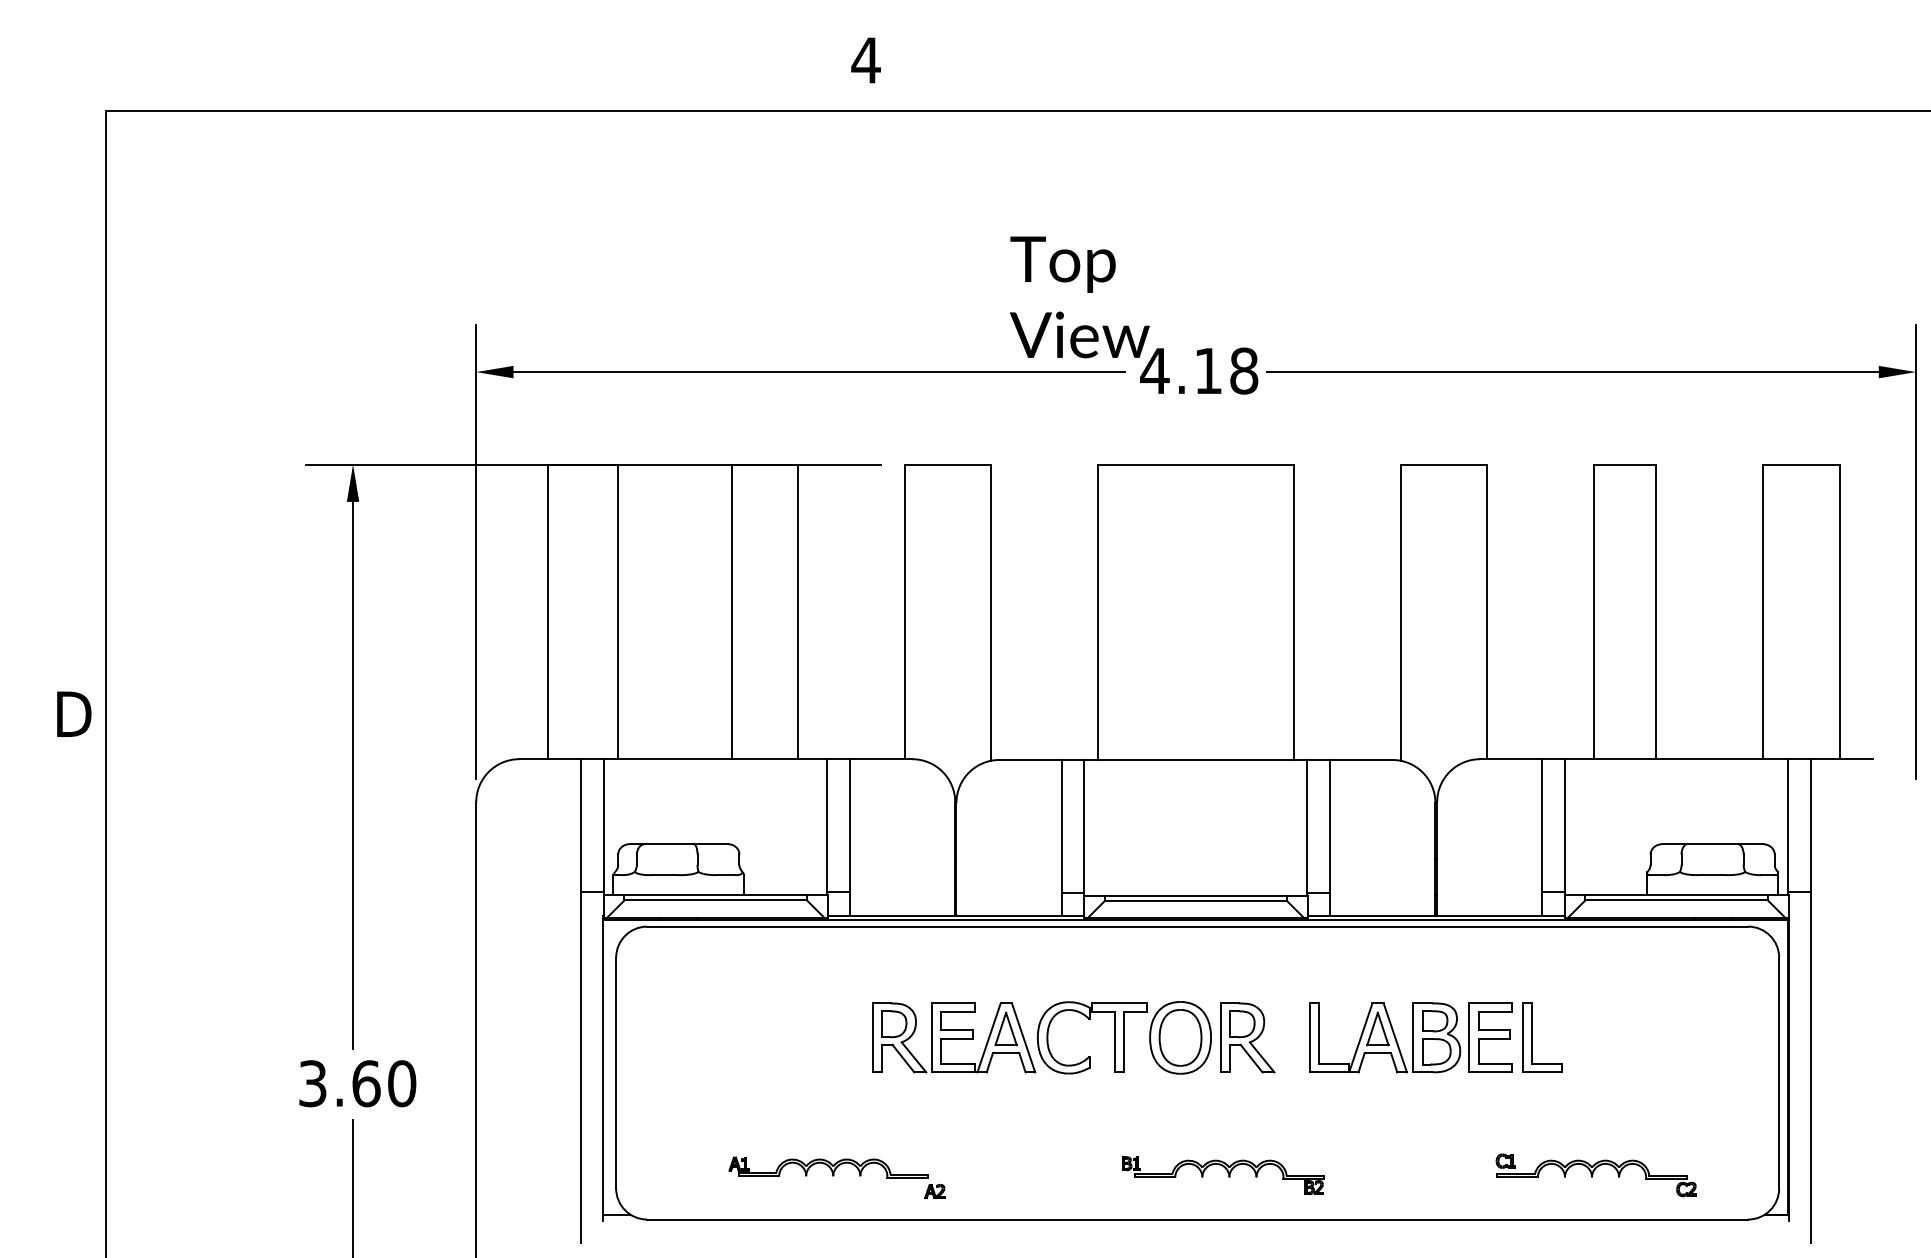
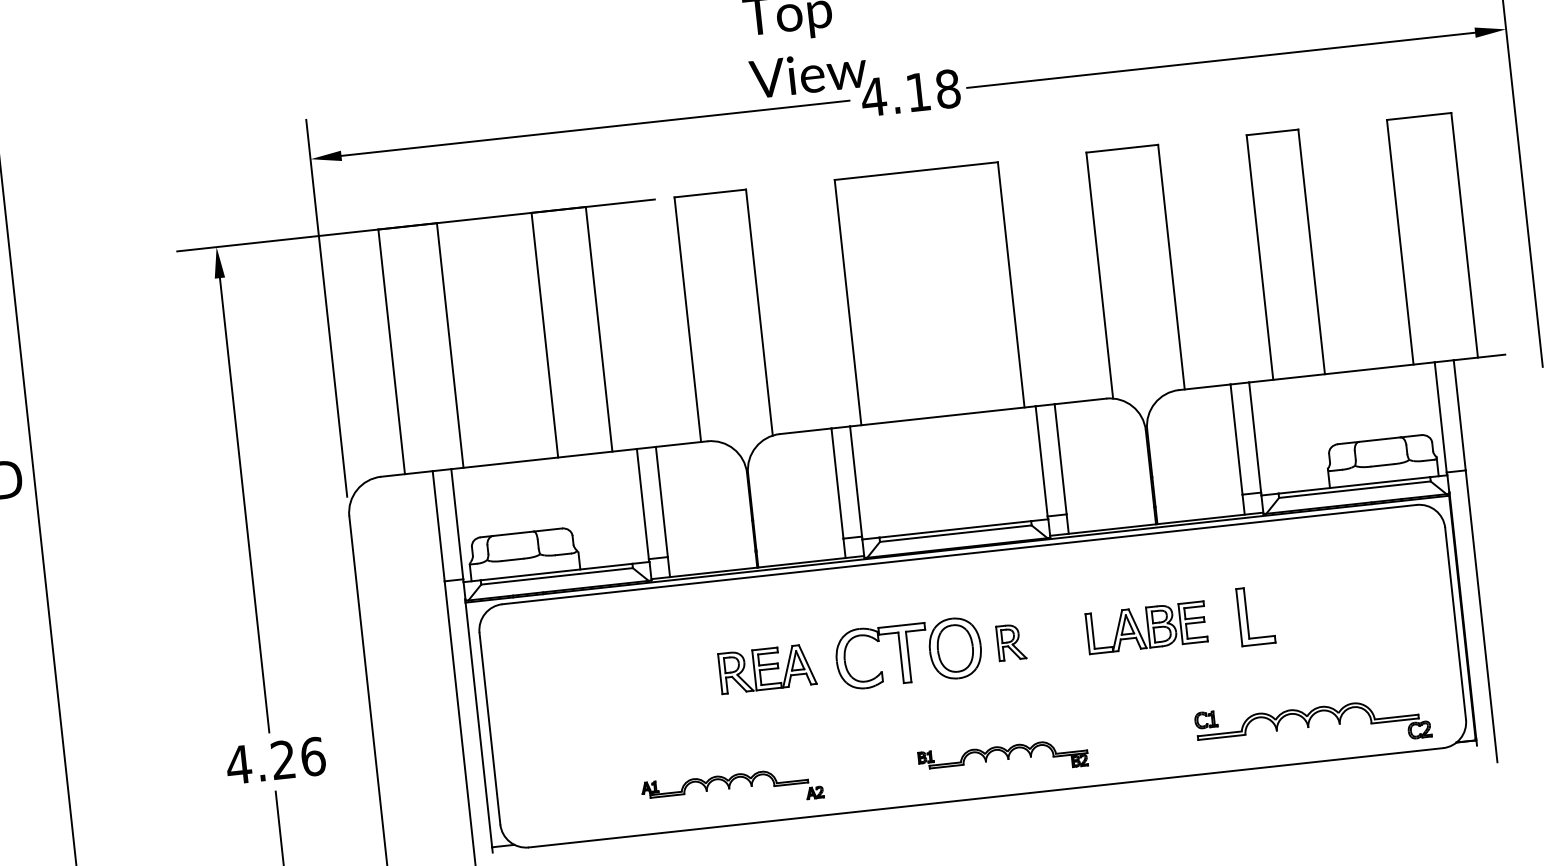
part: (954, 1037) -> (767, 668), size x0.7
part: (1247, 1037) -> (1010, 642), size x0.6
part: (1410, 1037) -> (1146, 627), size x0.7
text: (356, 1083) -> (275, 760), 3.60 -> 4.26
part: (1595, 1175) -> (1312, 725), size x1.4
part: (836, 1177) -> (732, 790), moved

